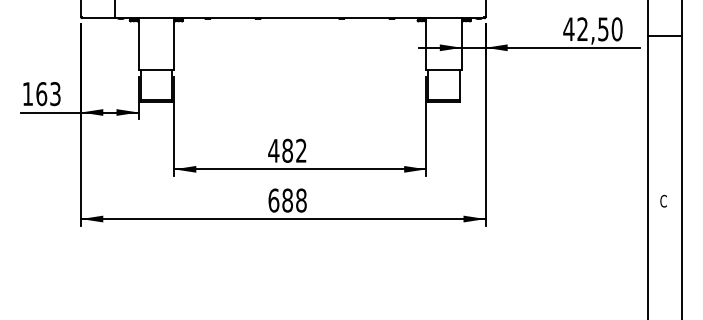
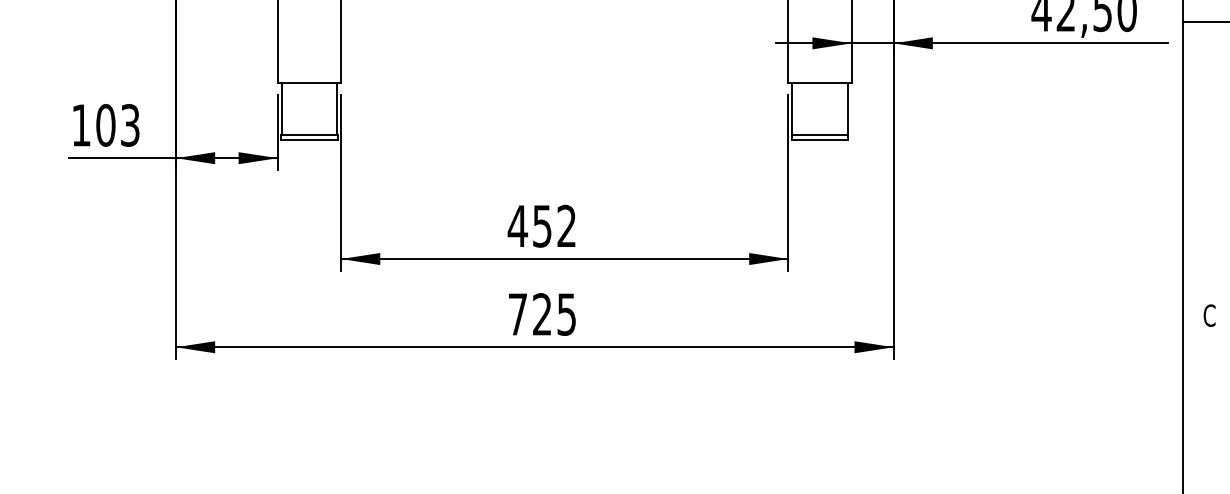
text: (41, 93) -> (105, 124), 163 -> 103
text: (287, 150) -> (542, 225), 482 -> 452
text: (287, 200) -> (542, 314), 688 -> 725

